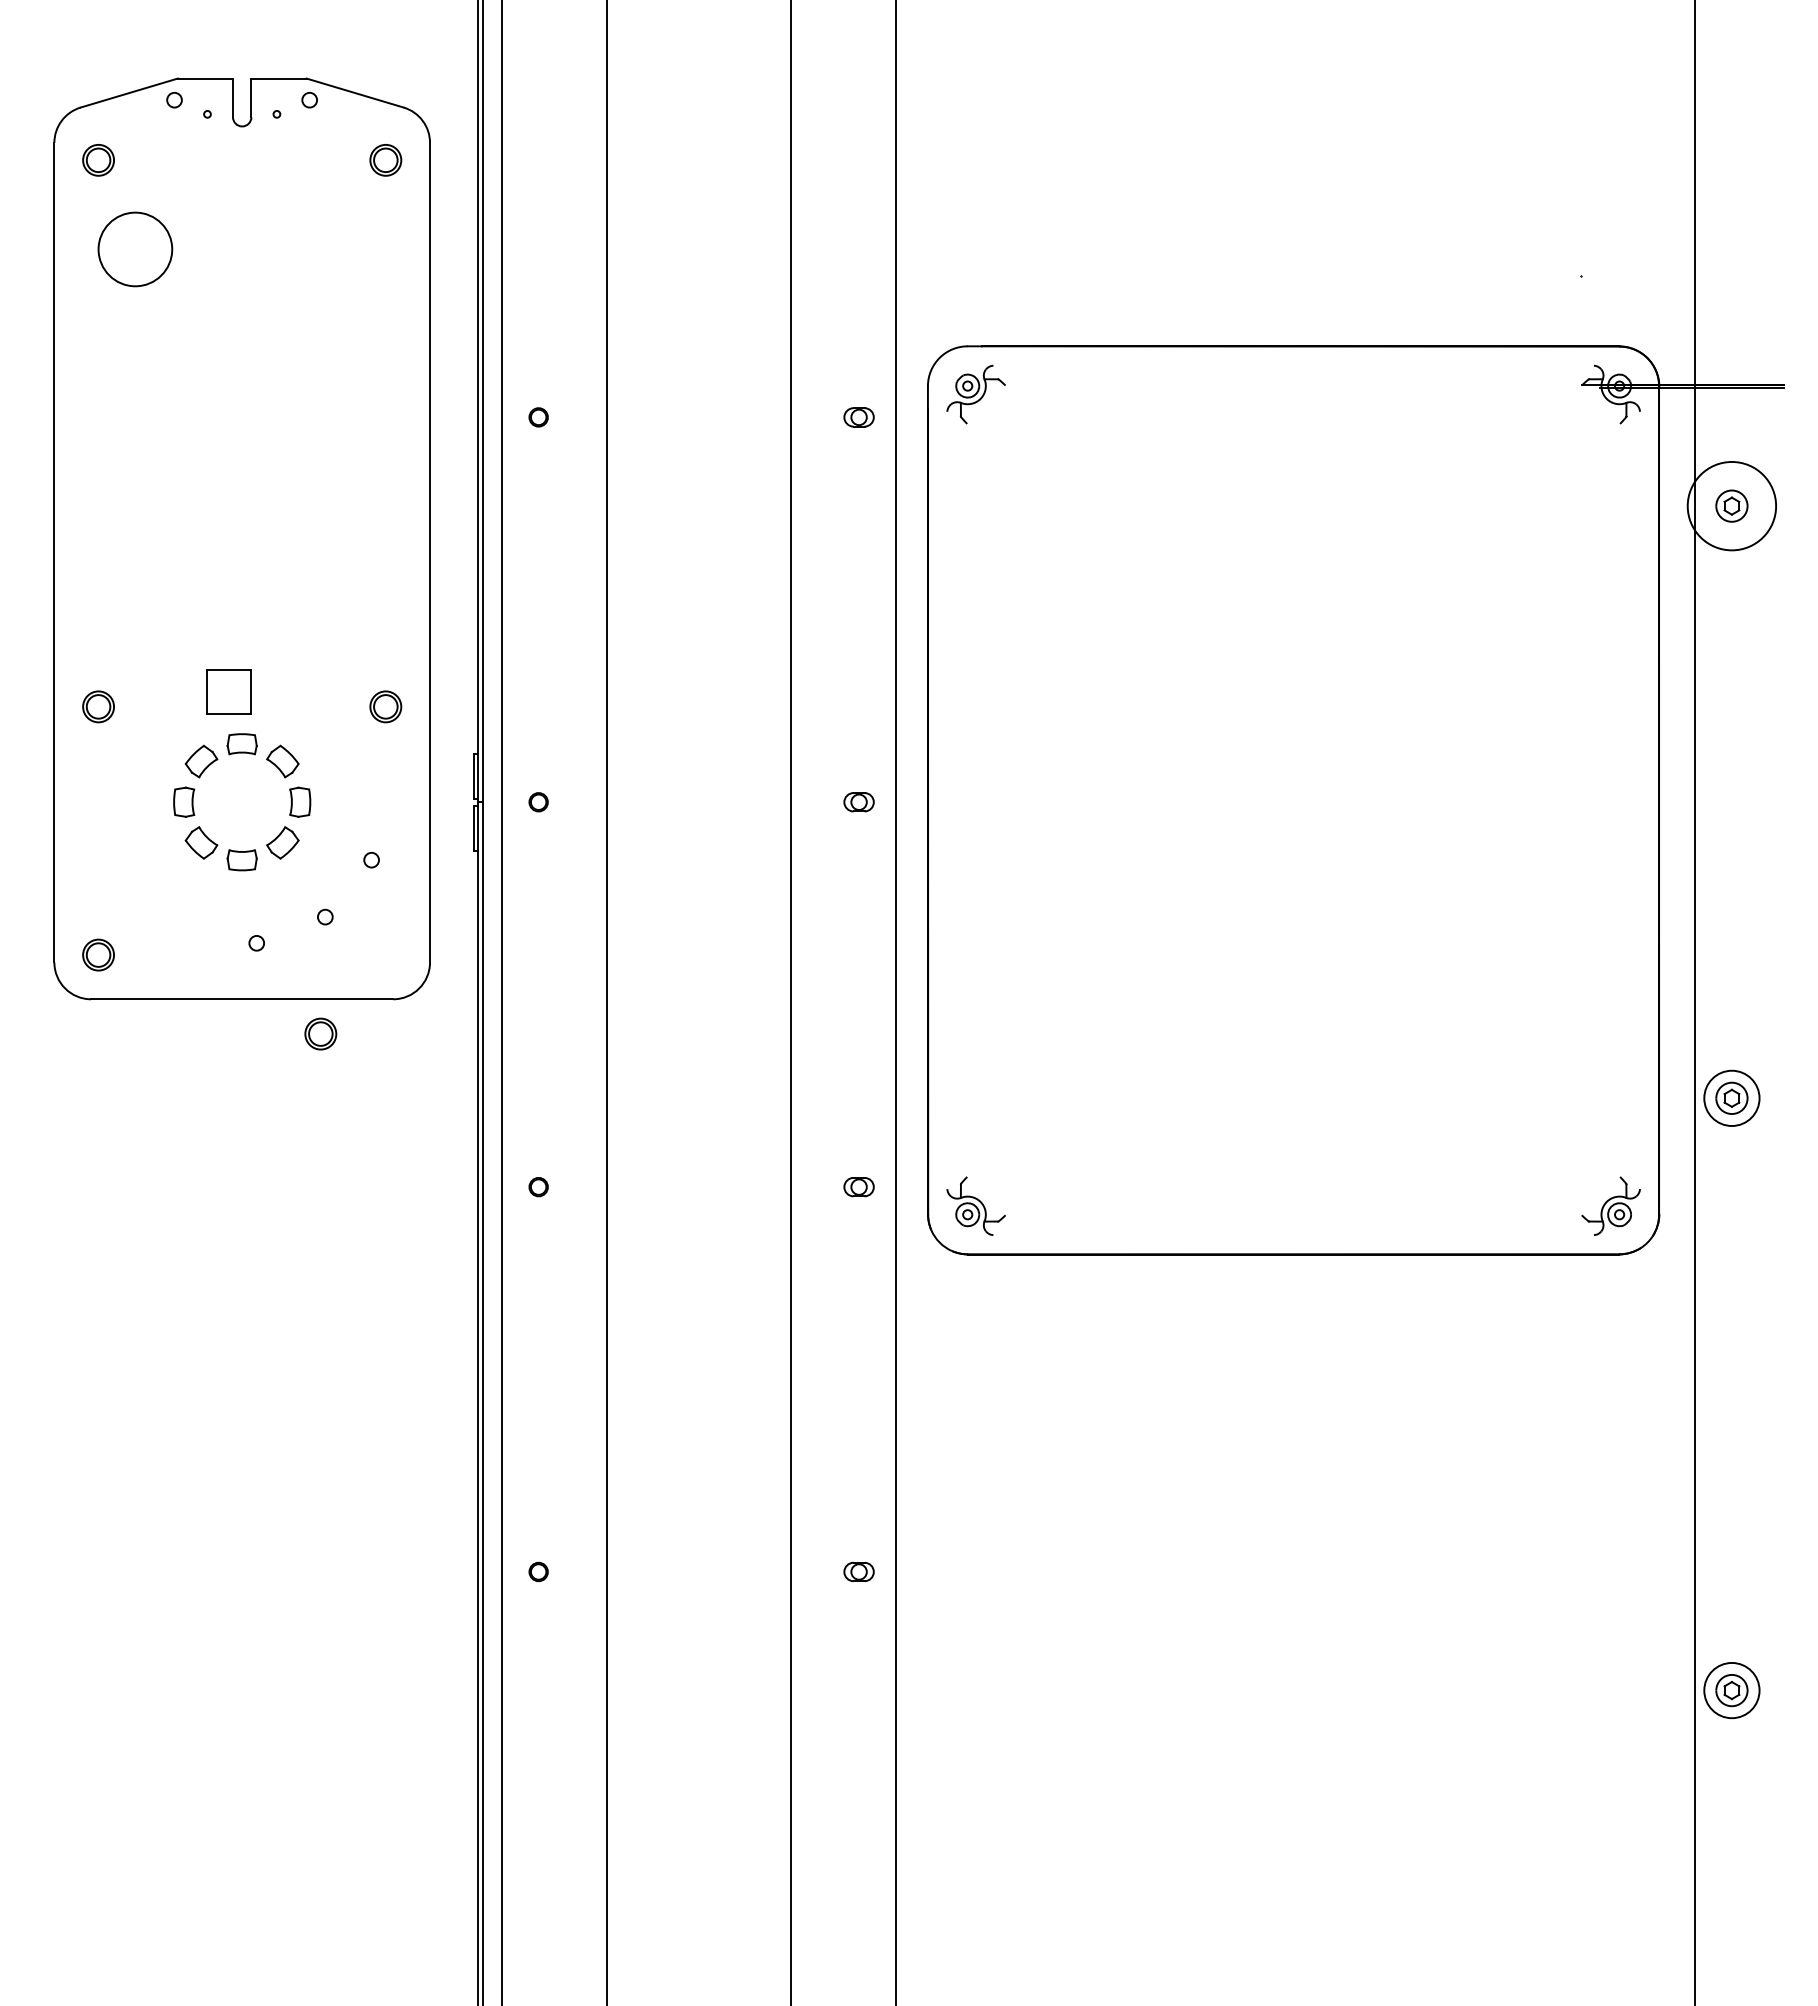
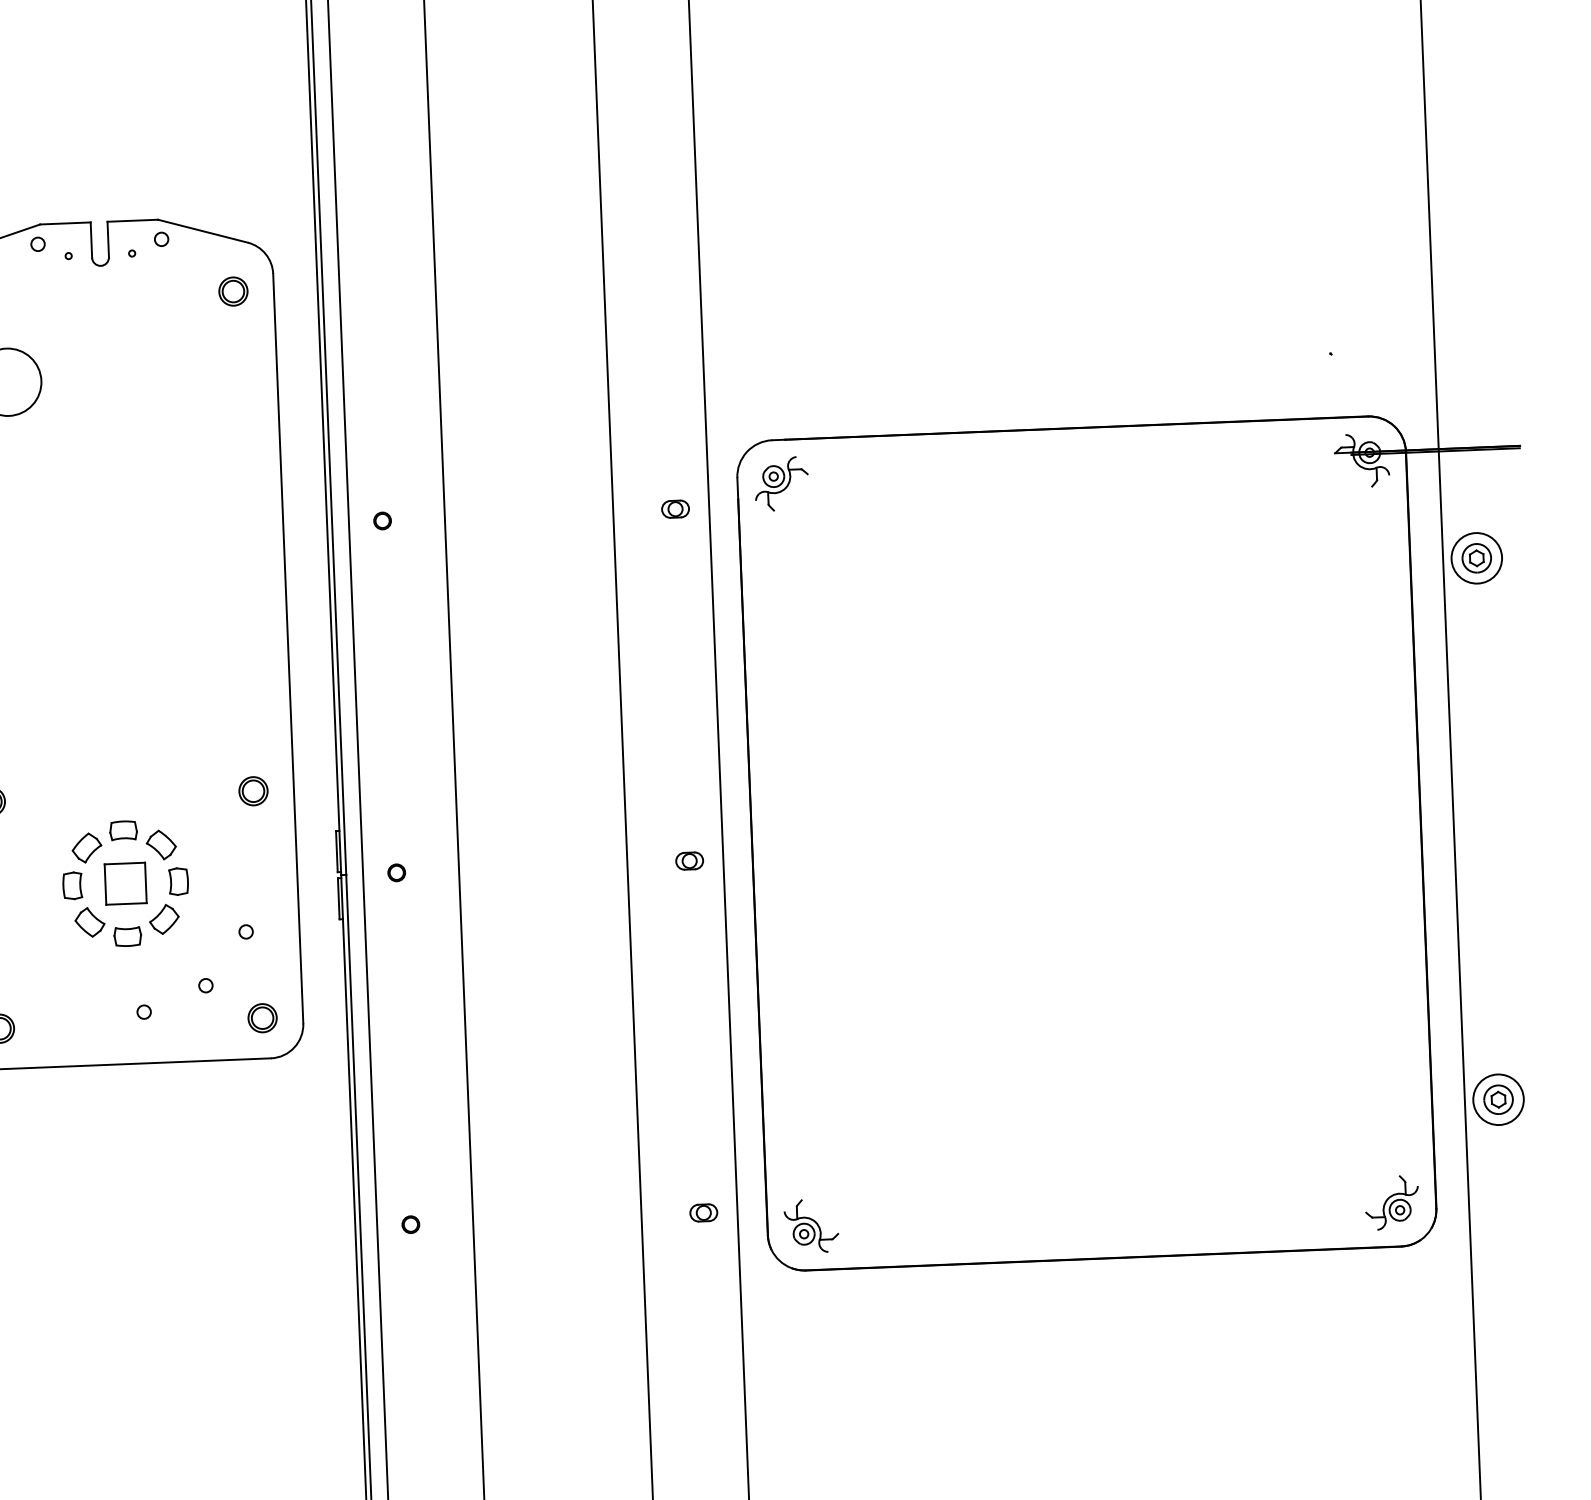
circle: (1731, 505) -> (1476, 557), size x0.62
part: (228, 691) -> (125, 883), moved
part: (320, 1033) -> (262, 1017), moved

